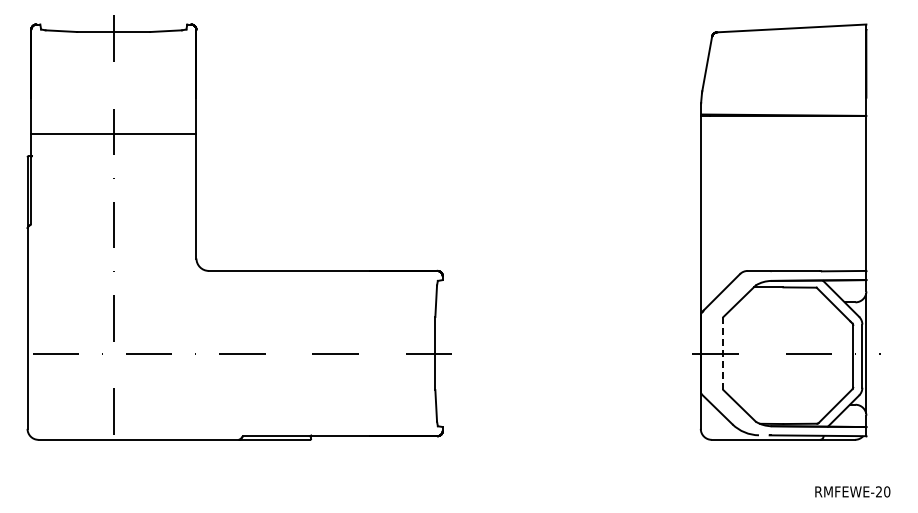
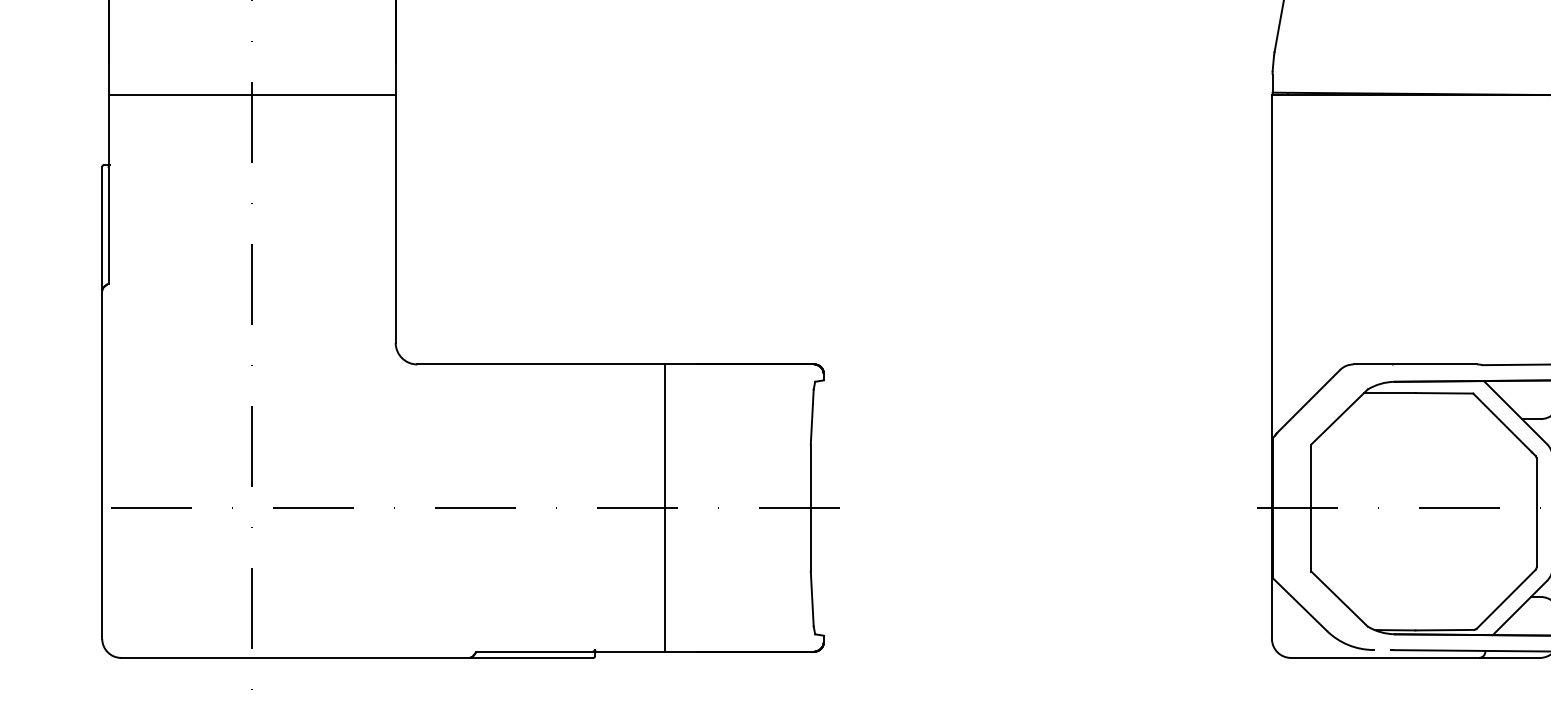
line: (113, 133) -> (251, 94), moved
line: (351, 353) -> (665, 507), added
line: (723, 353) -> (1311, 507), dashed -> solid

